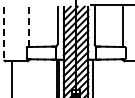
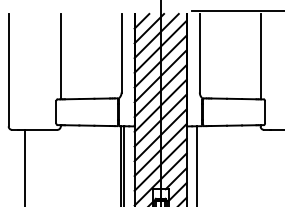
line: (28, 26) -> (60, 55), dashed -> solid
line: (4, 33) -> (9, 70), dashed -> solid

